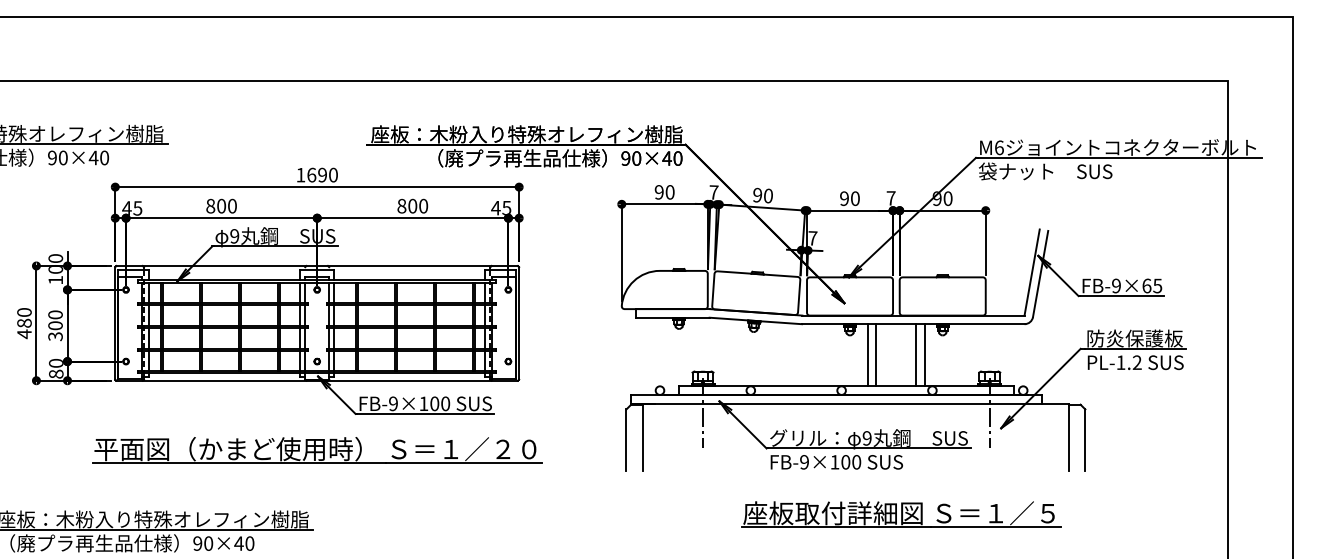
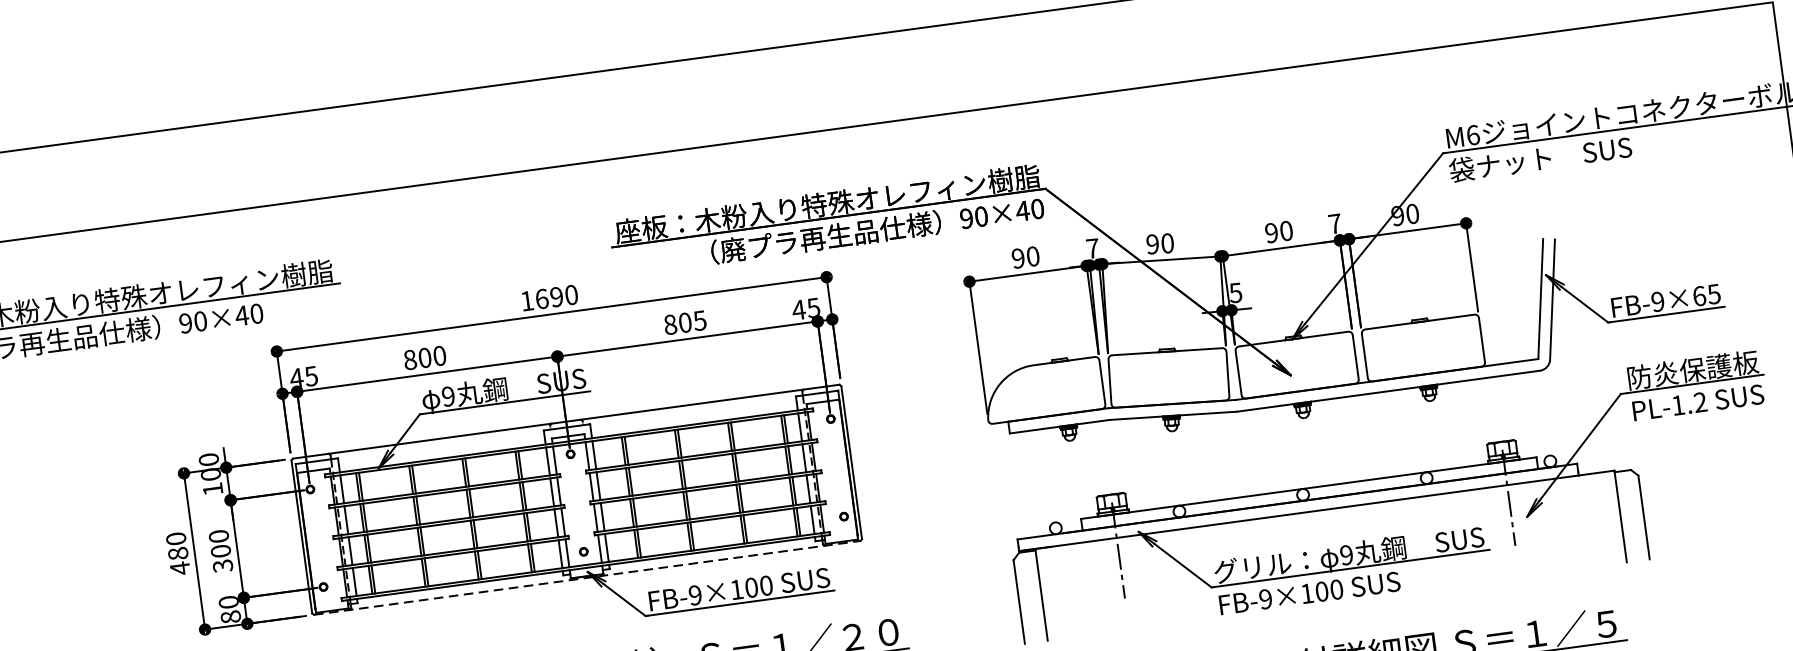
text: (423, 205) -> (699, 319), 800 -> 805
text: (812, 238) -> (1235, 293), 7 -> 5
line: (867, 355) -> (1331, 442), removed
line: (876, 355) -> (1344, 440), removed
line: (916, 355) -> (1398, 433), removed
line: (925, 355) -> (1410, 431), removed
line: (317, 380) -> (587, 577), solid -> dashed

